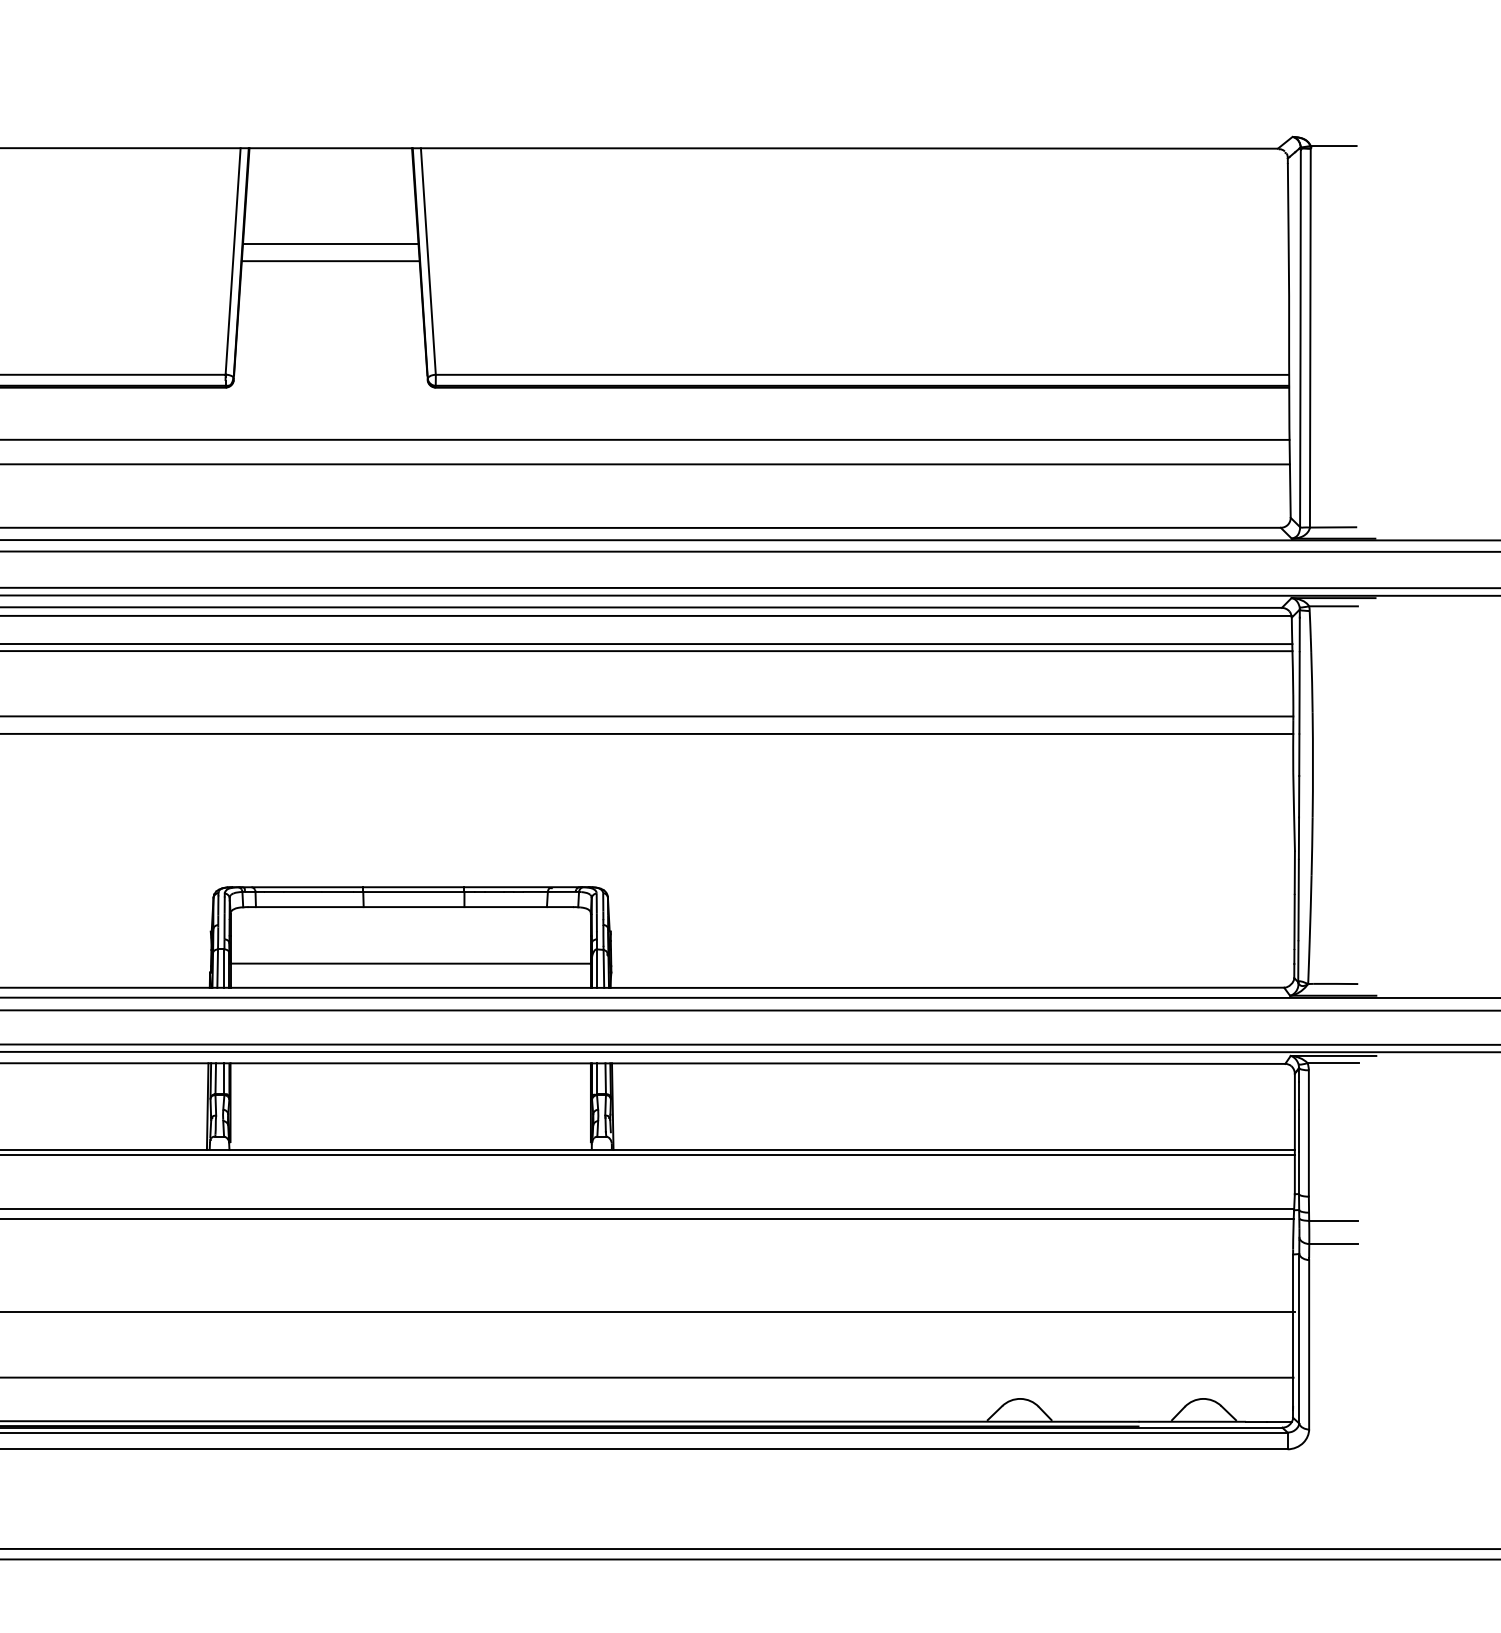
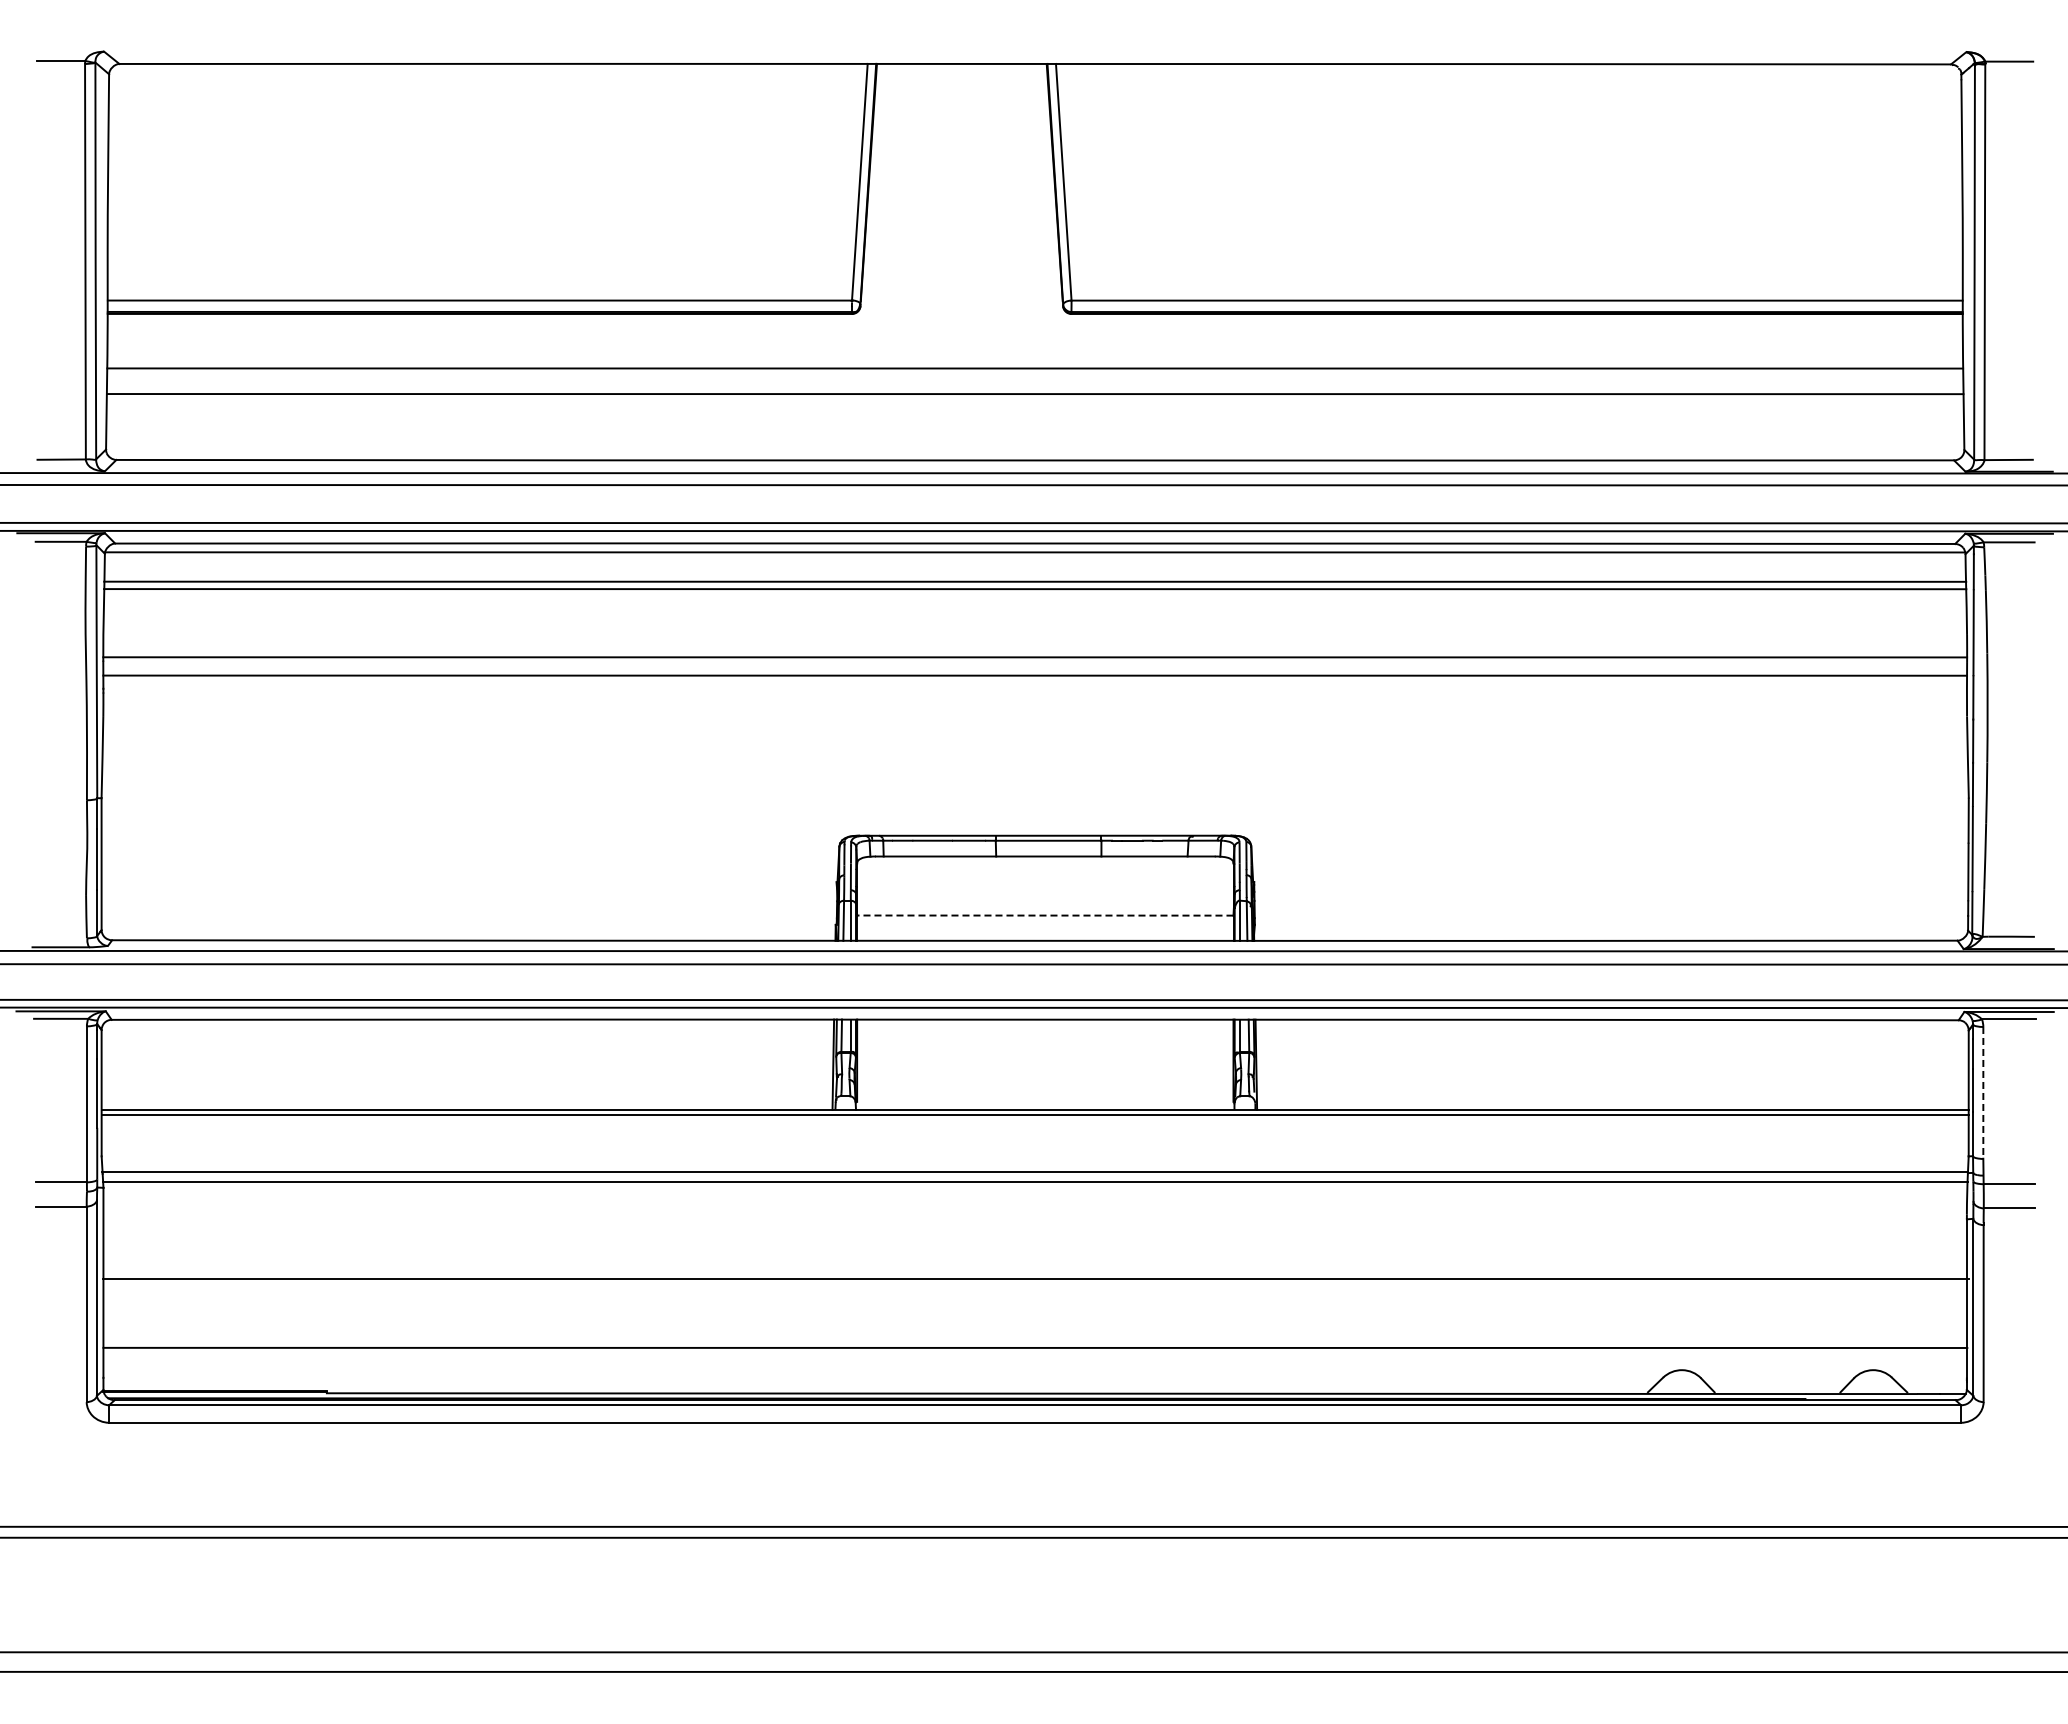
line: (330, 244) -> (961, 164), removed
line: (330, 260) -> (961, 181), removed
line: (409, 963) -> (1044, 915), solid -> dashed
line: (1309, 1133) -> (1983, 1092), solid -> dashed

